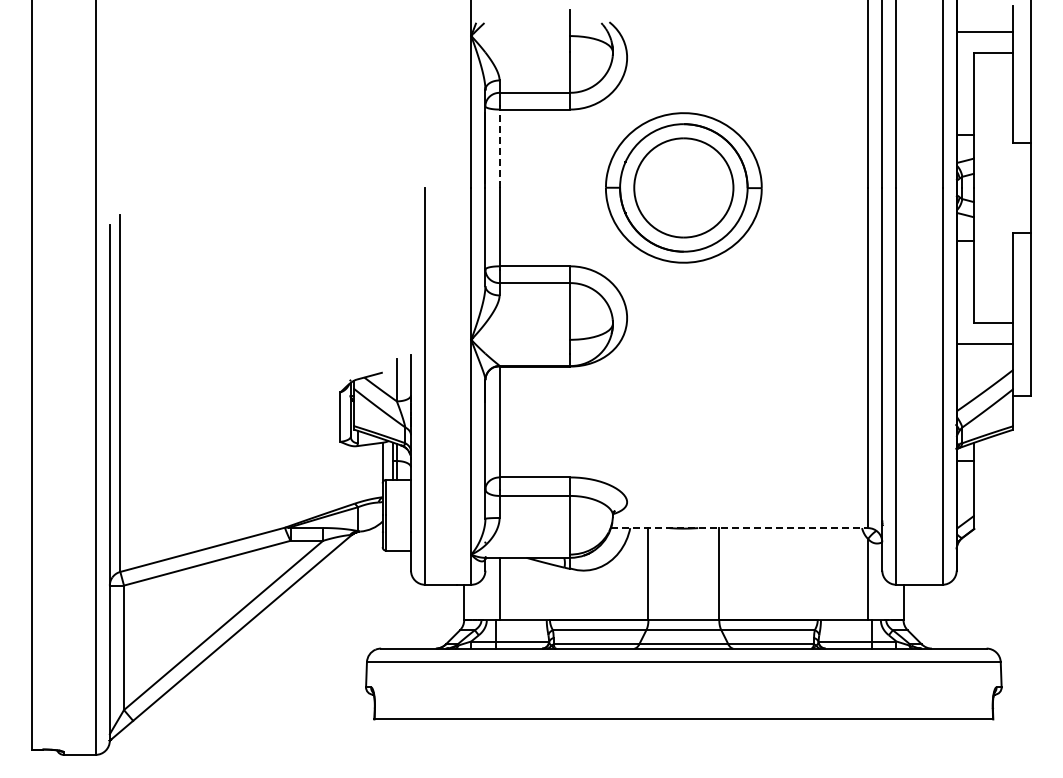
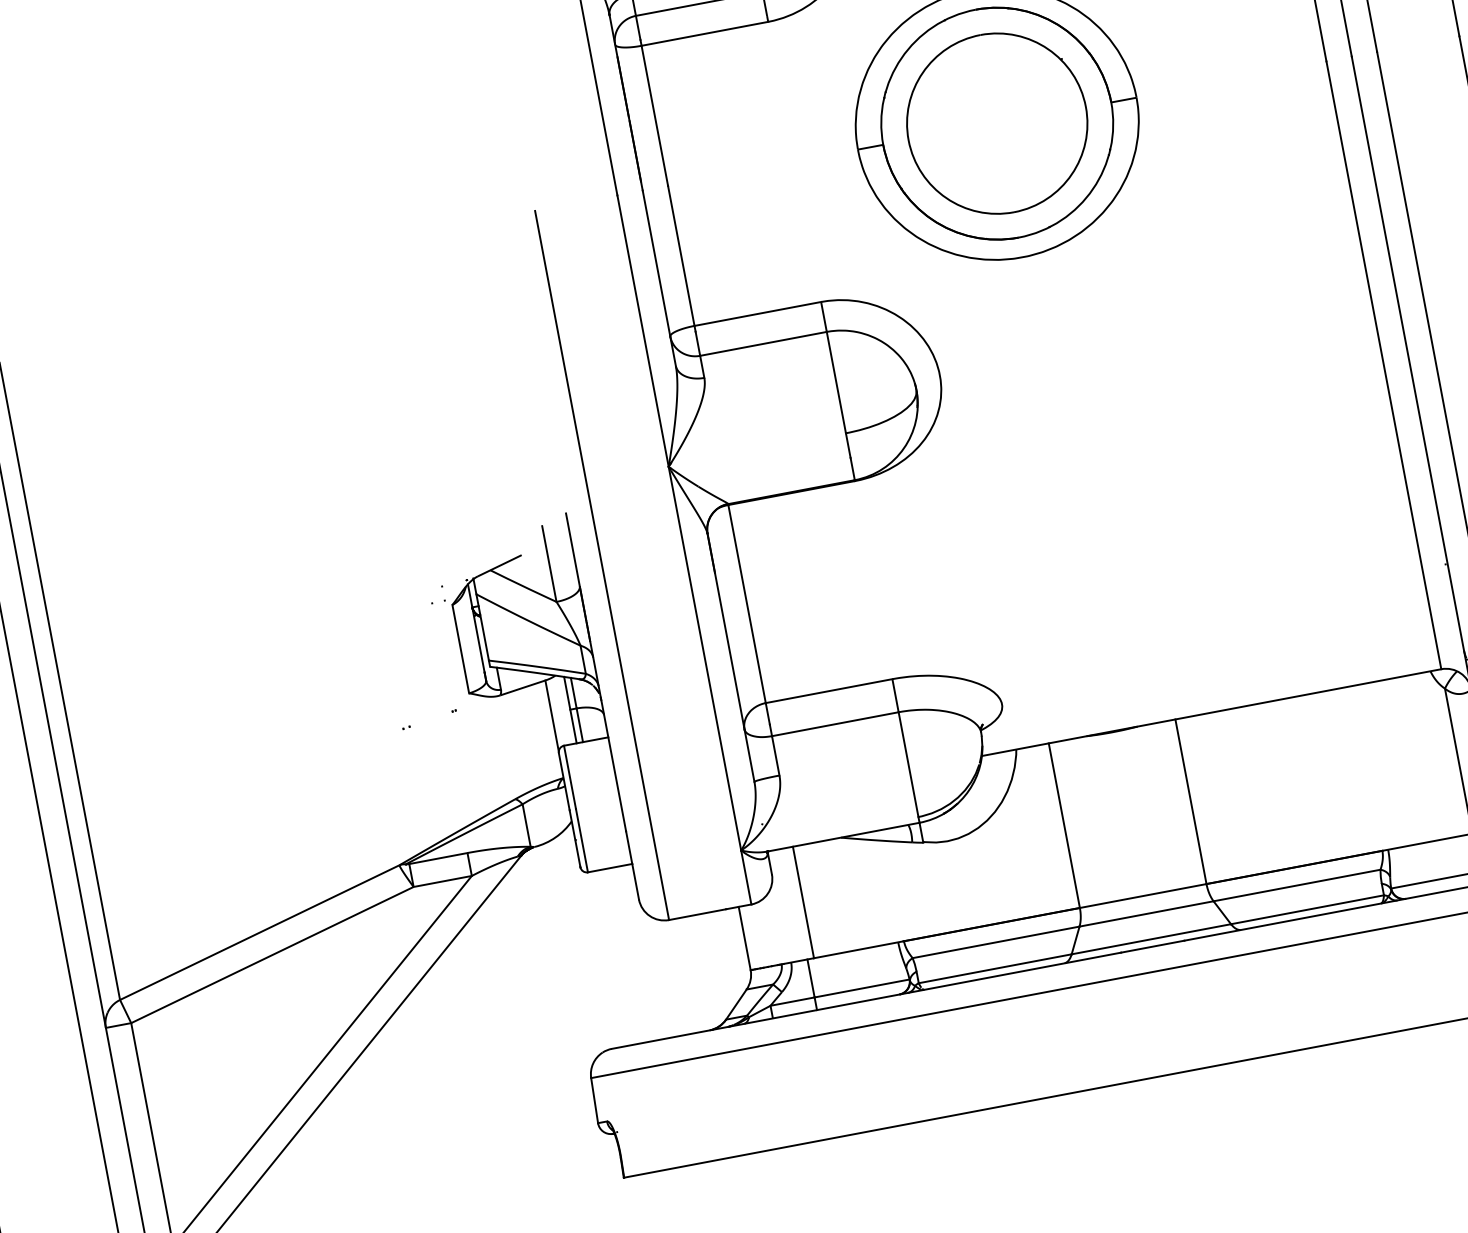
line: (499, 148) -> (654, 115), dashed -> solid
line: (739, 528) -> (1211, 713), dashed -> solid

